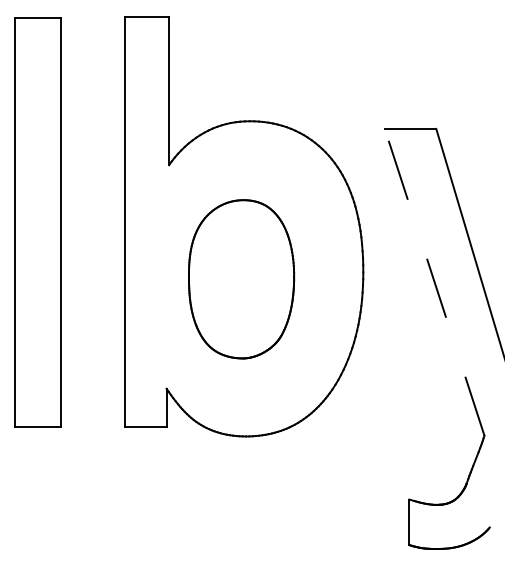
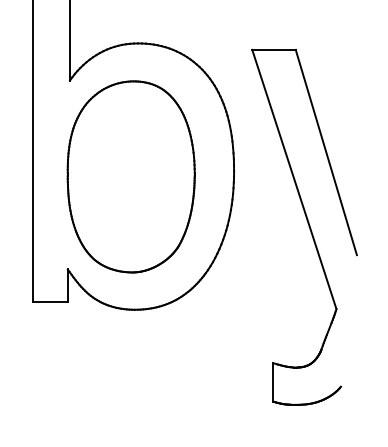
part: (241, 279) -> (131, 177), size x1.43
line: (434, 281) -> (294, 178), dashed -> solid

